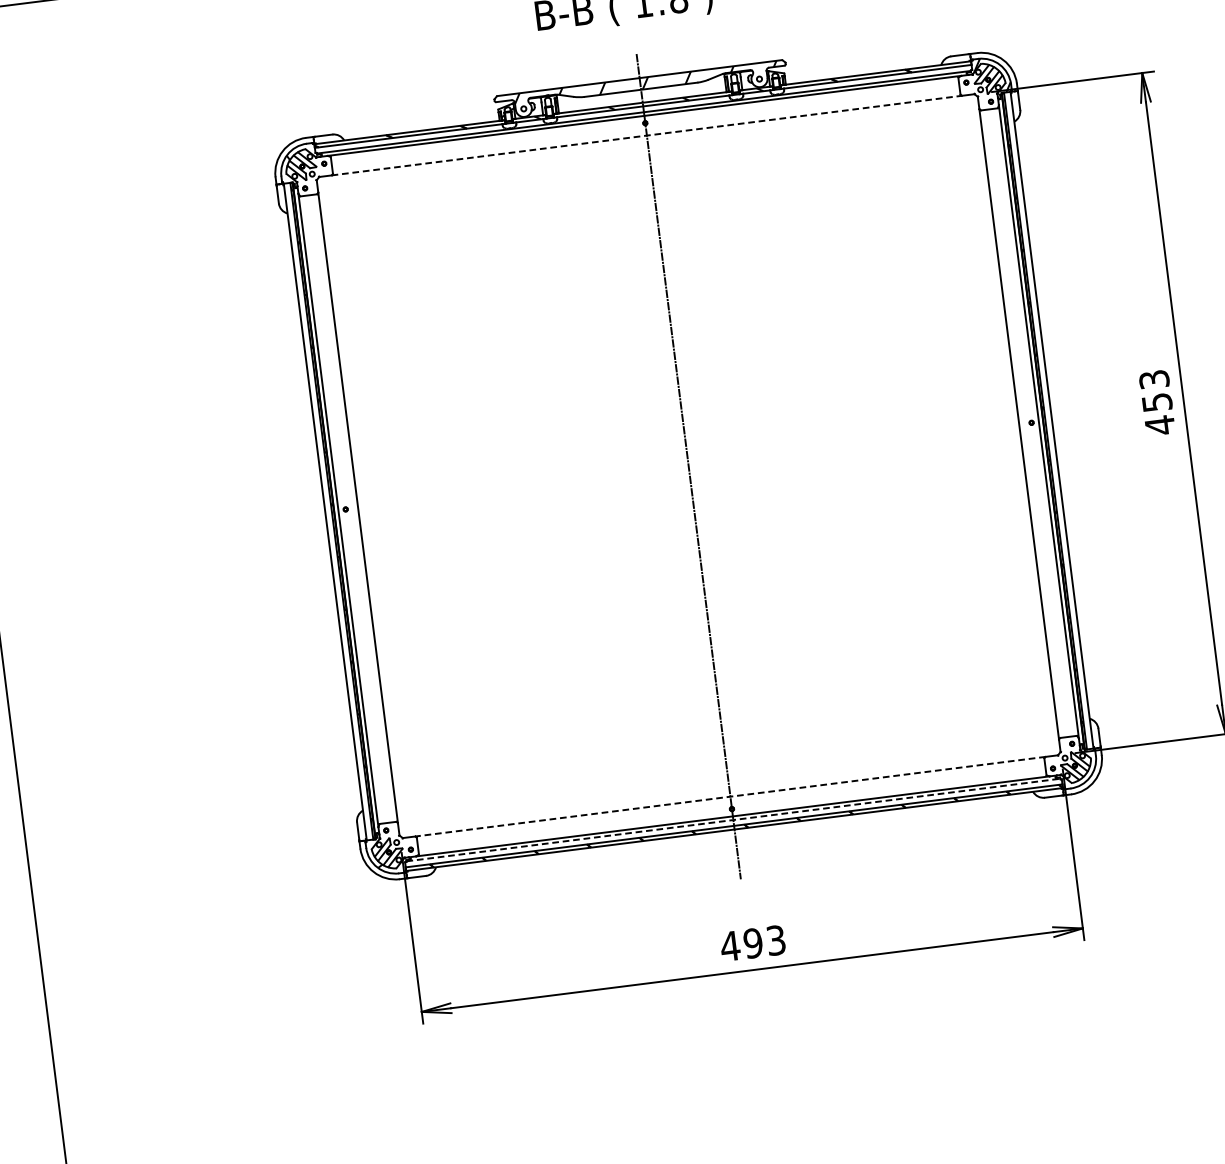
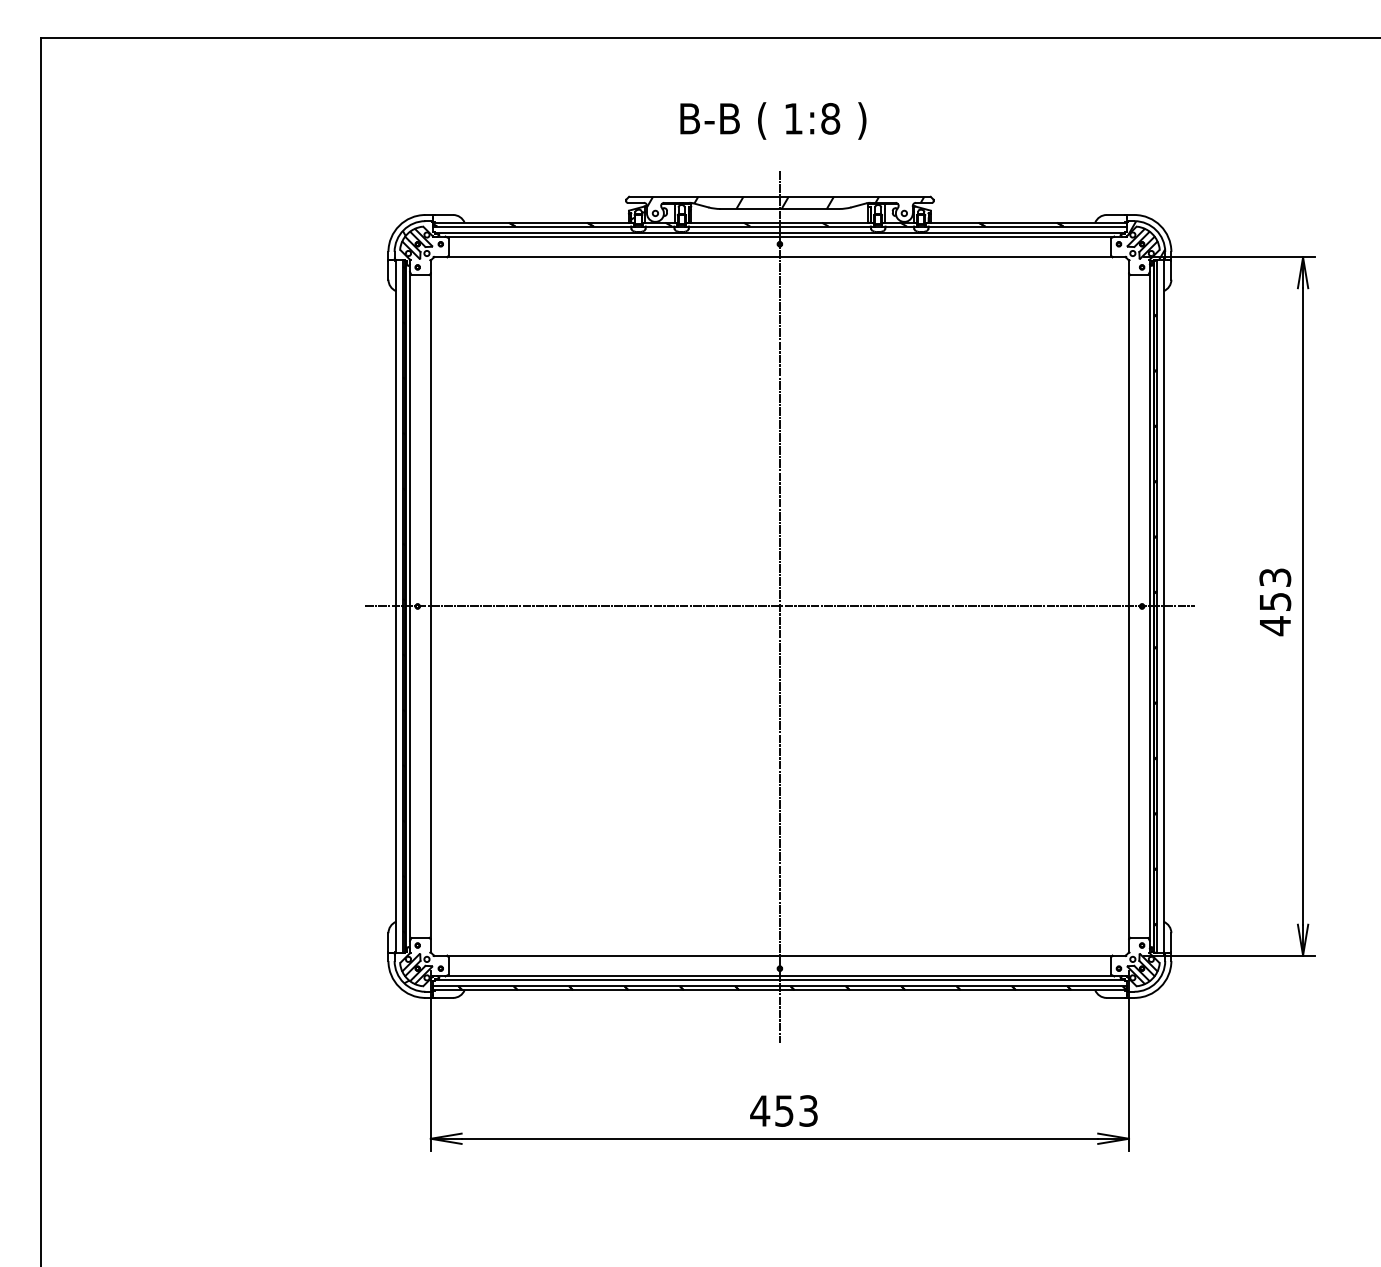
line: (647, 135) -> (780, 257), dashed -> solid
line: (688, 466) -> (779, 606), added
line: (730, 796) -> (779, 955), dashed -> solid
line: (733, 820) -> (780, 980), dashed -> solid
text: (752, 942) -> (783, 1110), 493 -> 453

